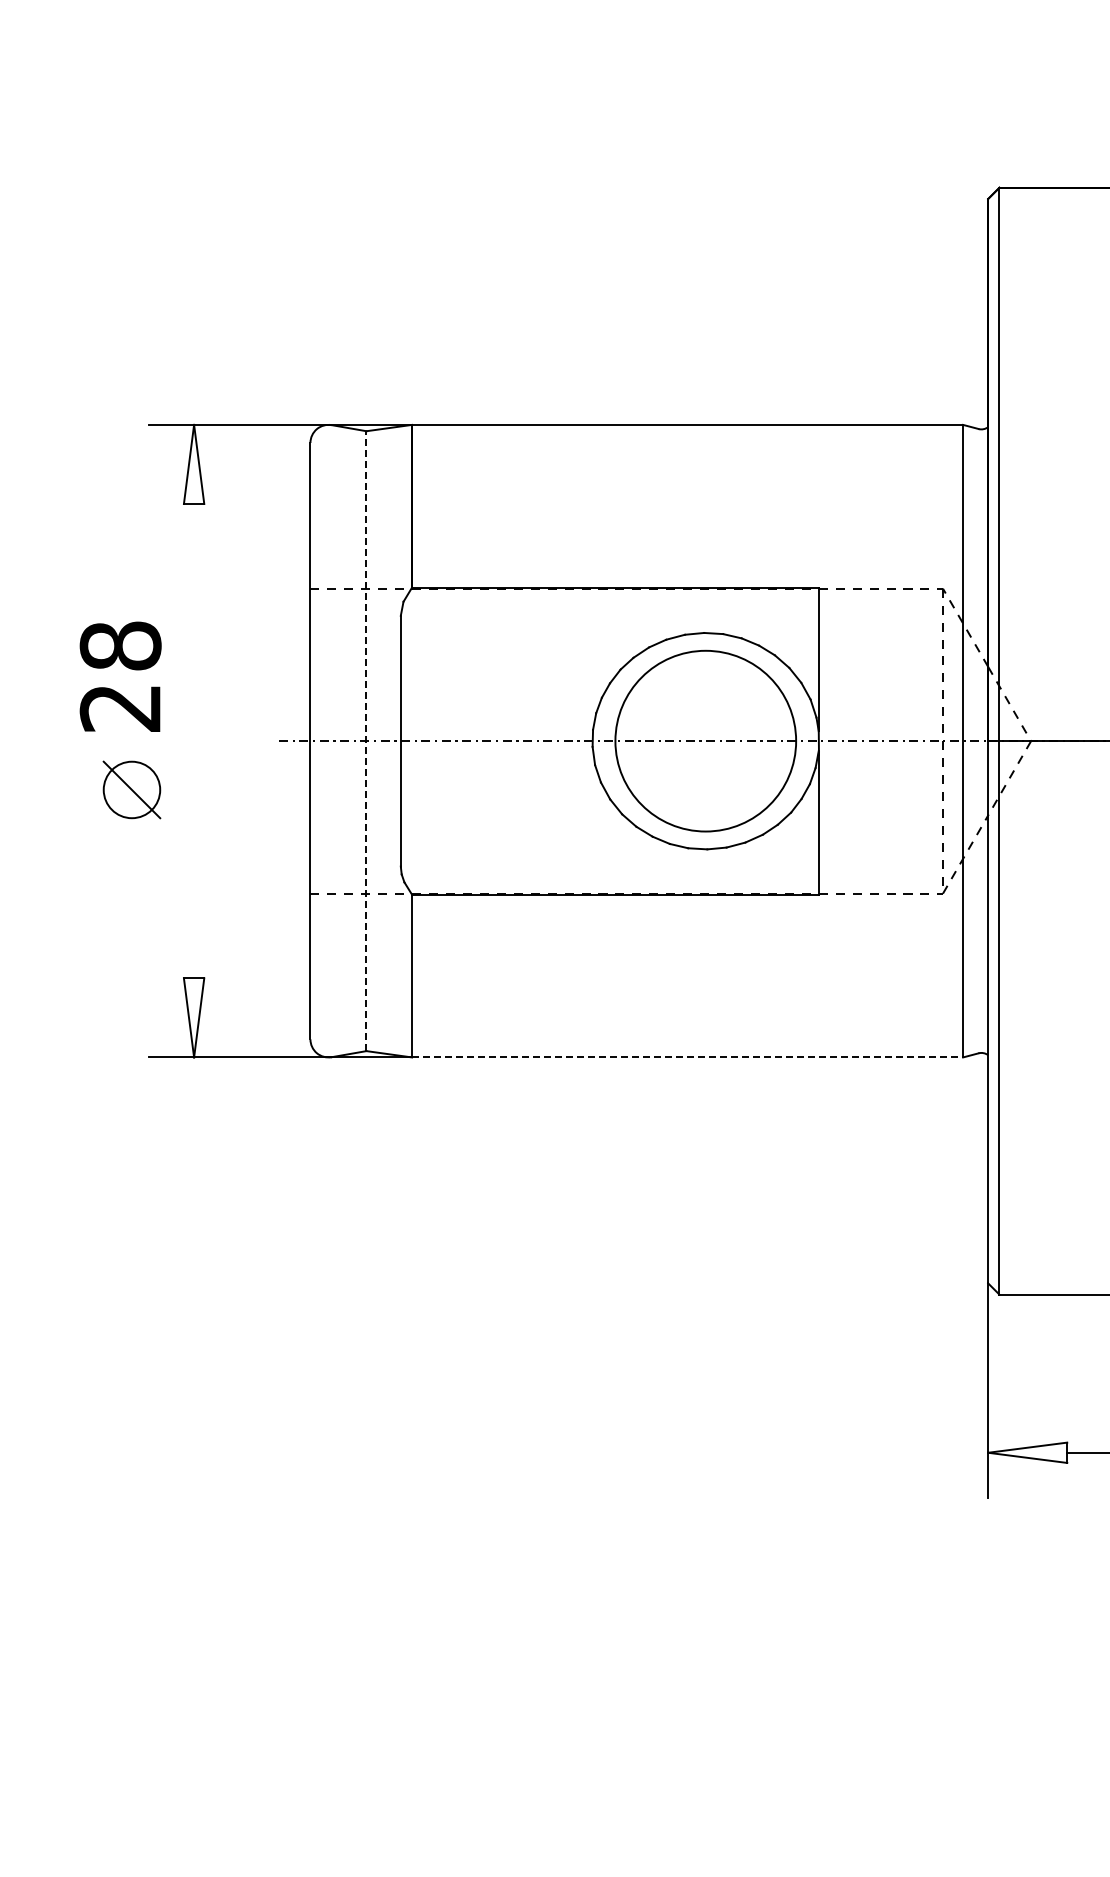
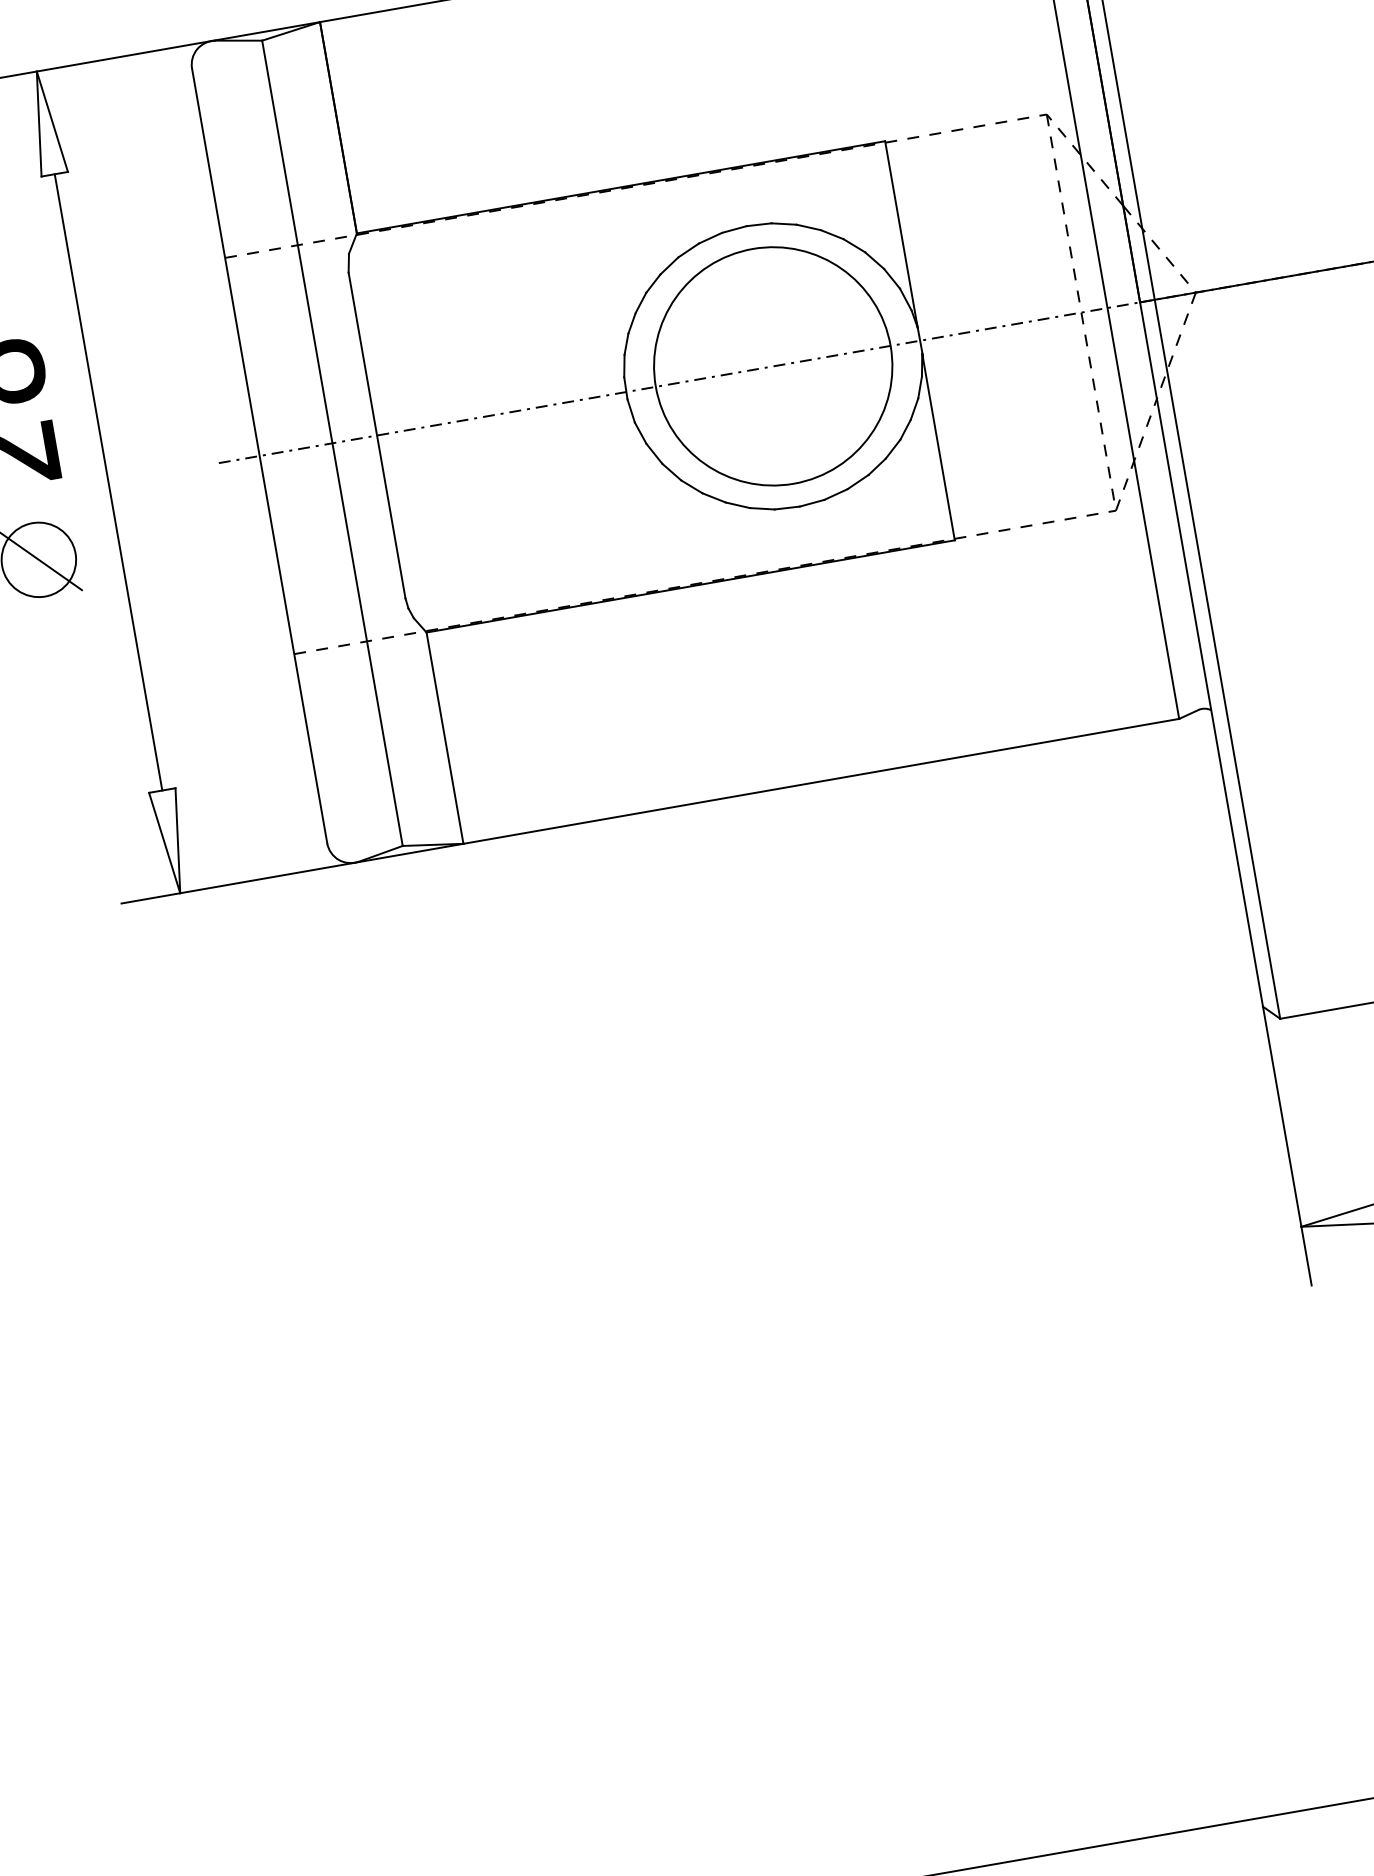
line: (194, 740) -> (108, 481), added
line: (366, 741) -> (332, 443), dashed -> solid
line: (688, 1057) -> (822, 781), dashed -> solid

